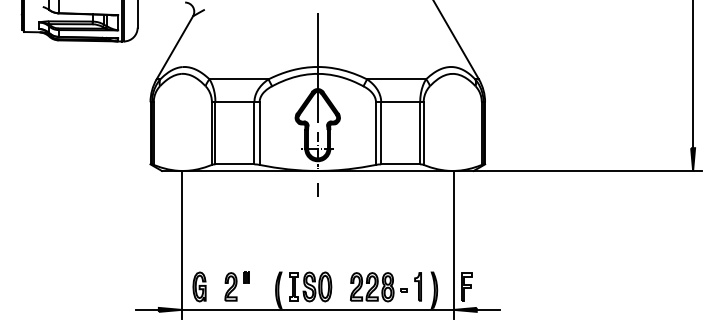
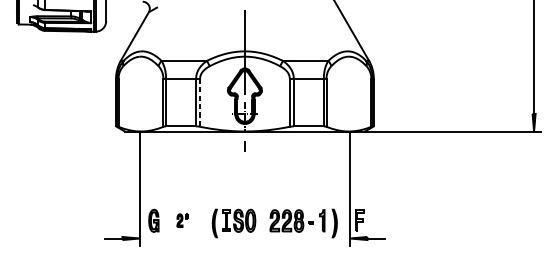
line: (259, 134) -> (200, 103), solid -> dashed
part: (236, 286) -> (182, 220), size x0.6
line: (317, 309) -> (244, 238), removed

